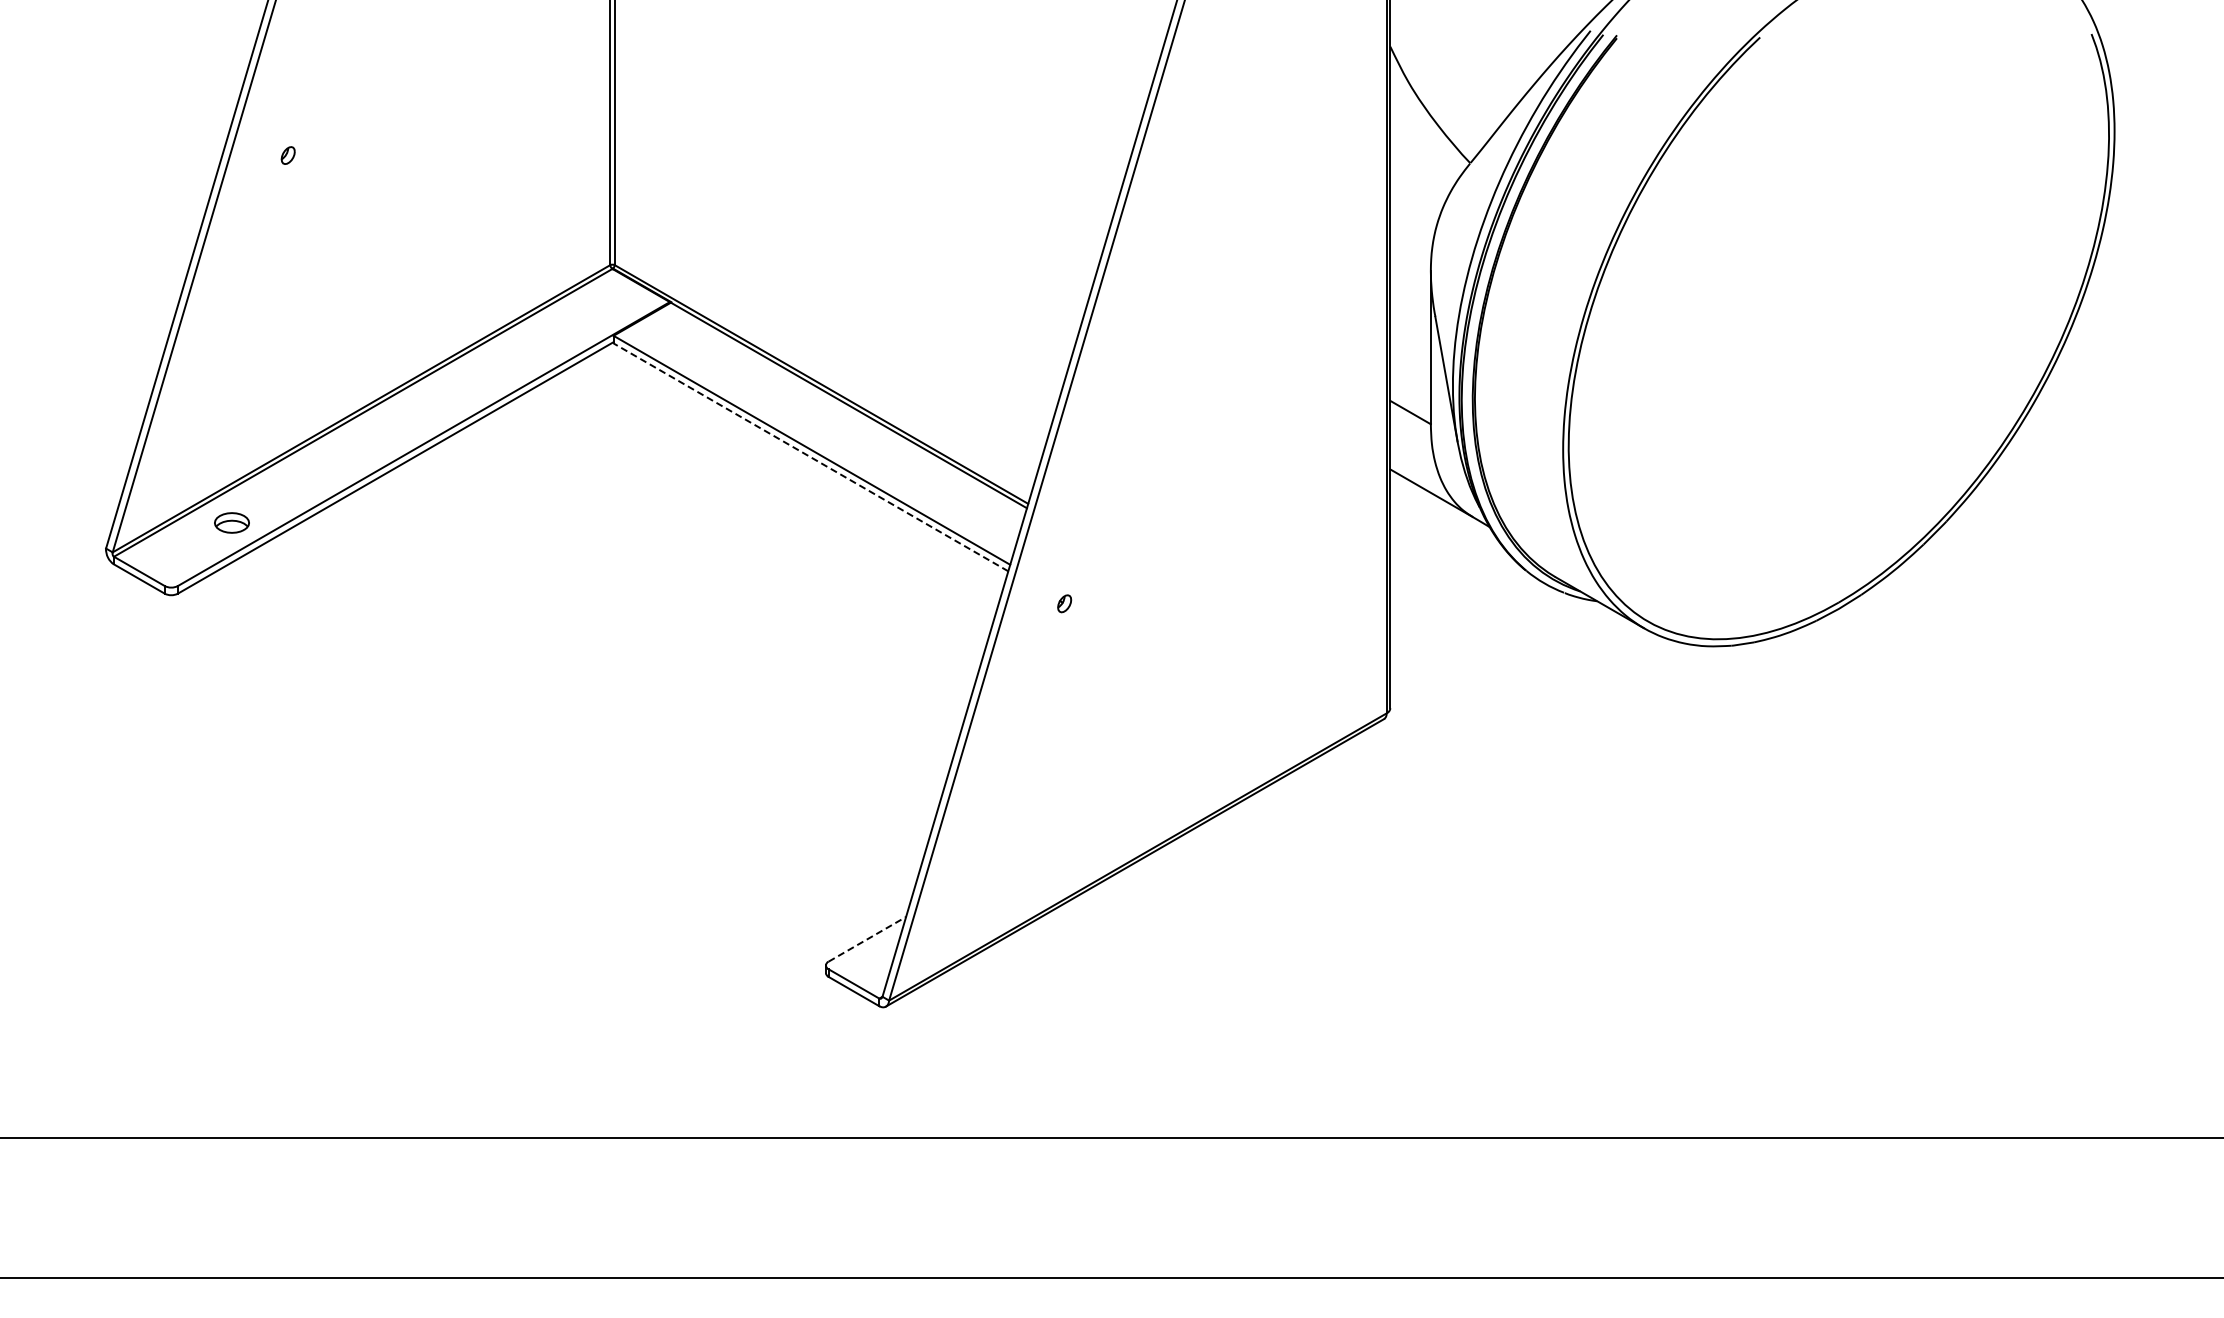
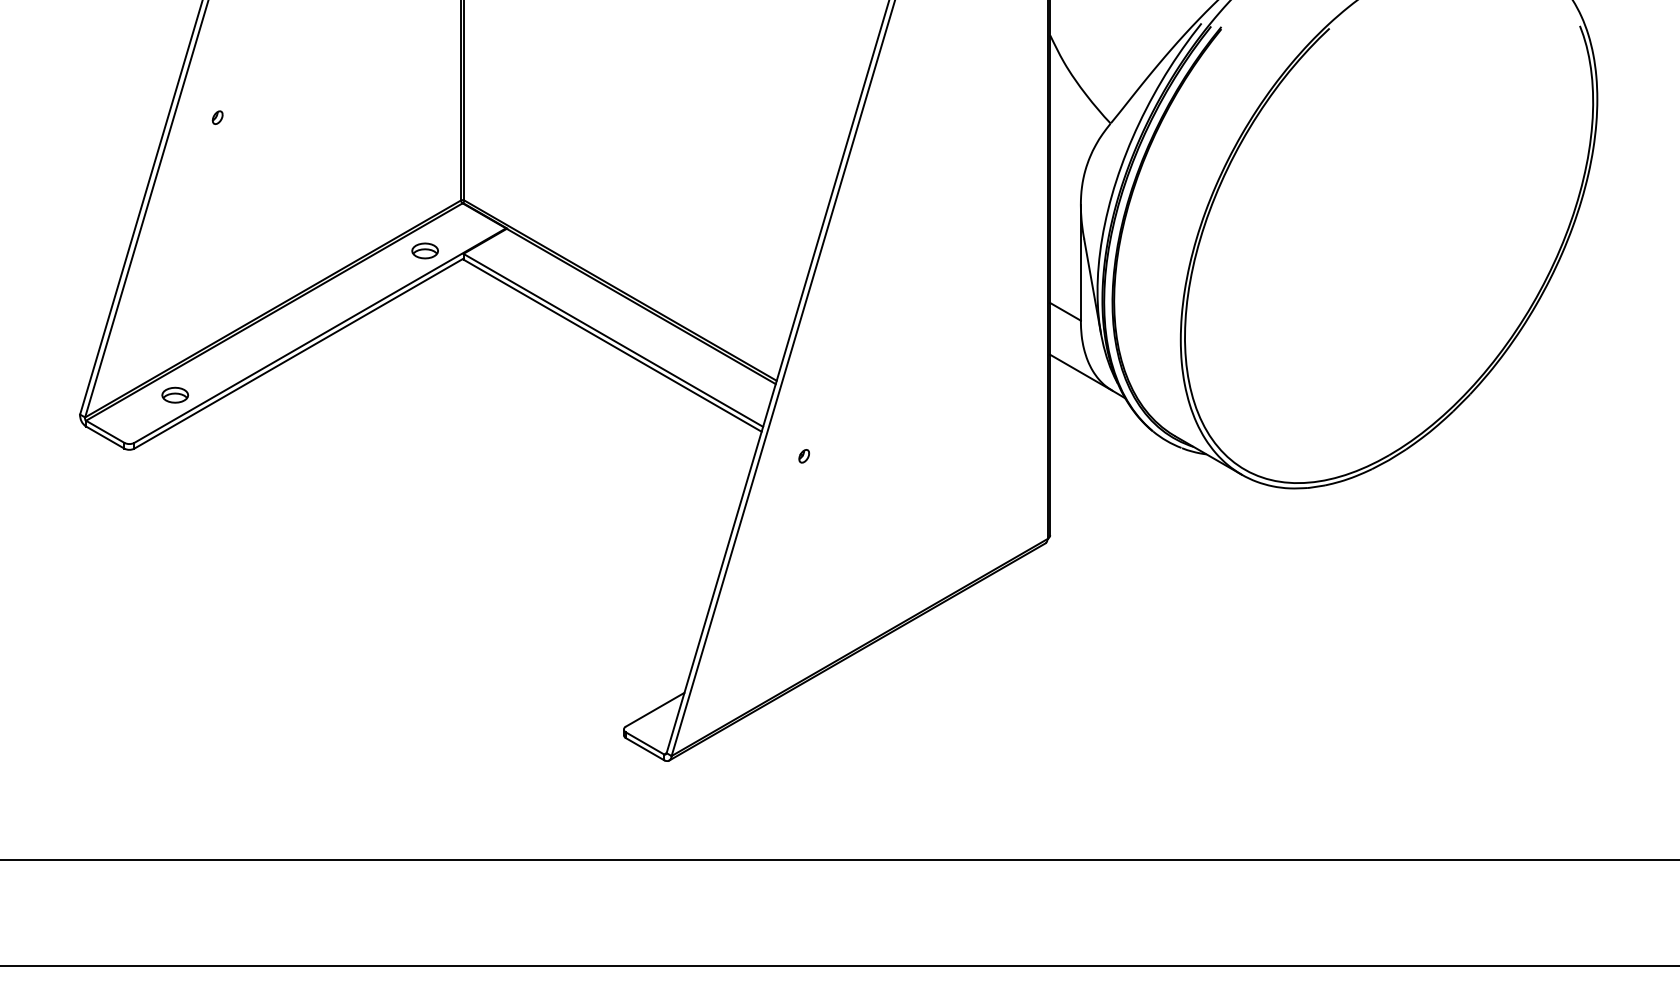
part: (562, 331) -> (424, 250), added
line: (810, 457) -> (612, 345), dashed -> solid
line: (867, 939) -> (655, 709), dashed -> solid

